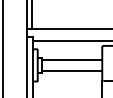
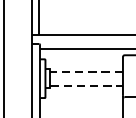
line: (71, 59) -> (86, 71), solid -> dashed
line: (72, 71) -> (87, 86), solid -> dashed

